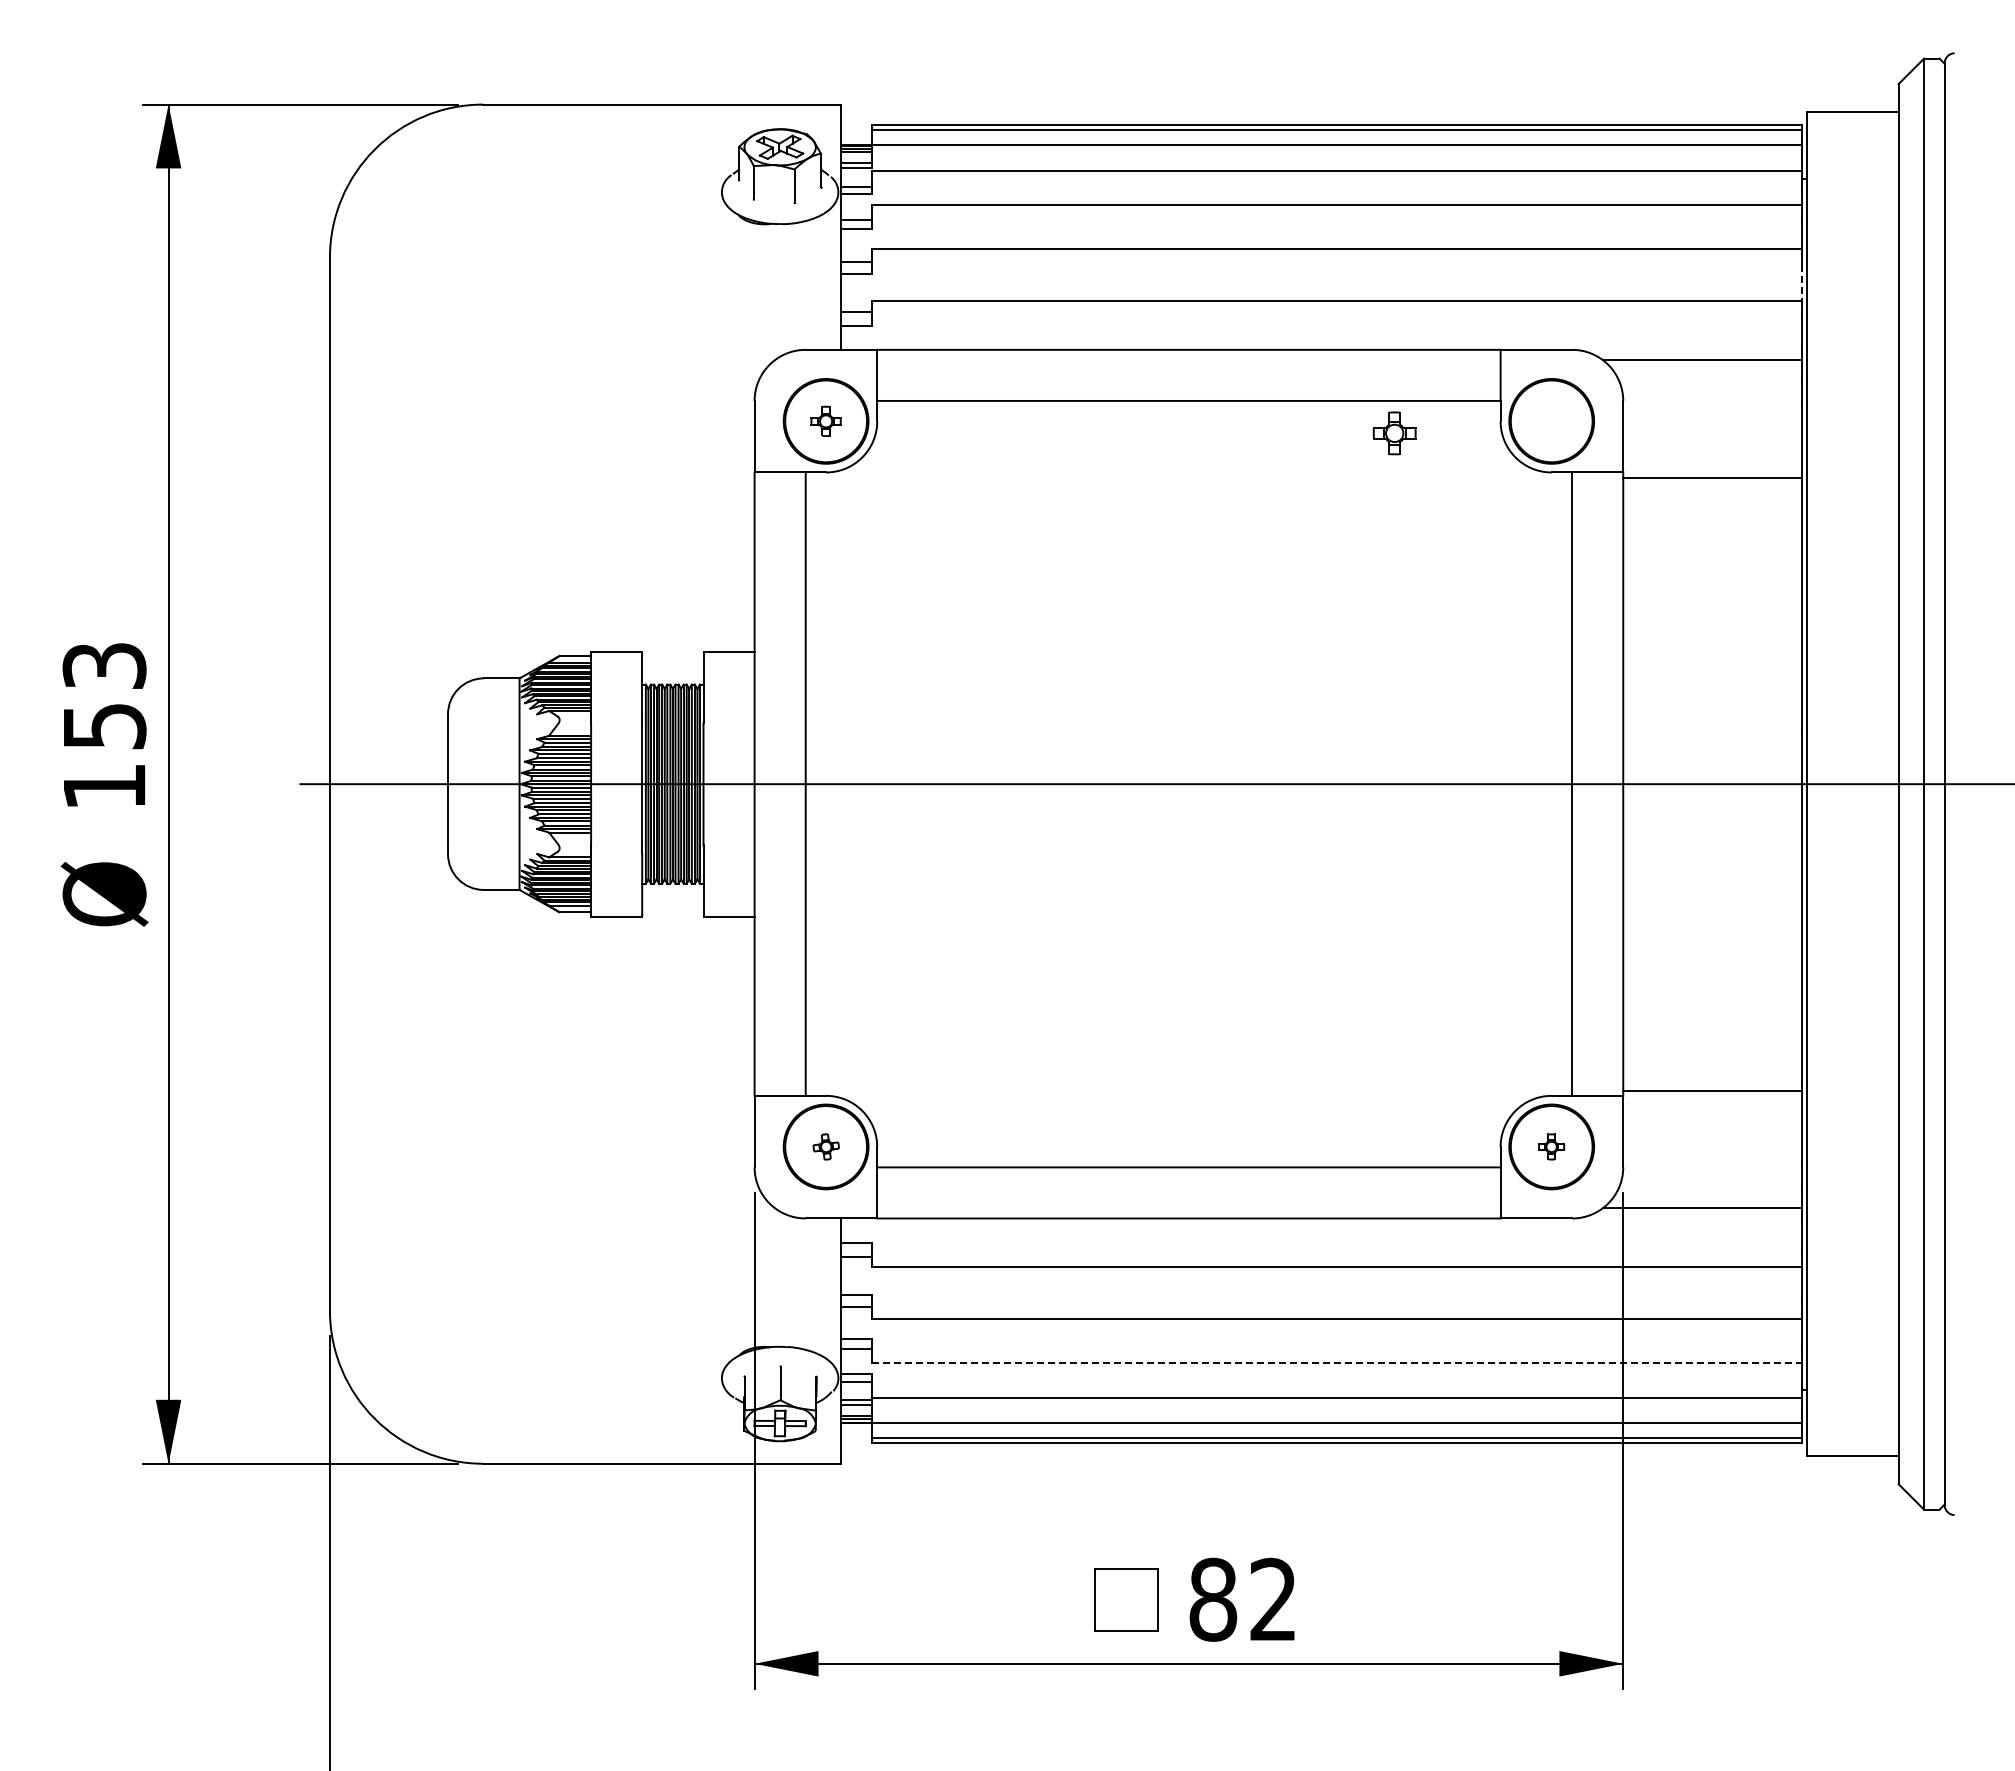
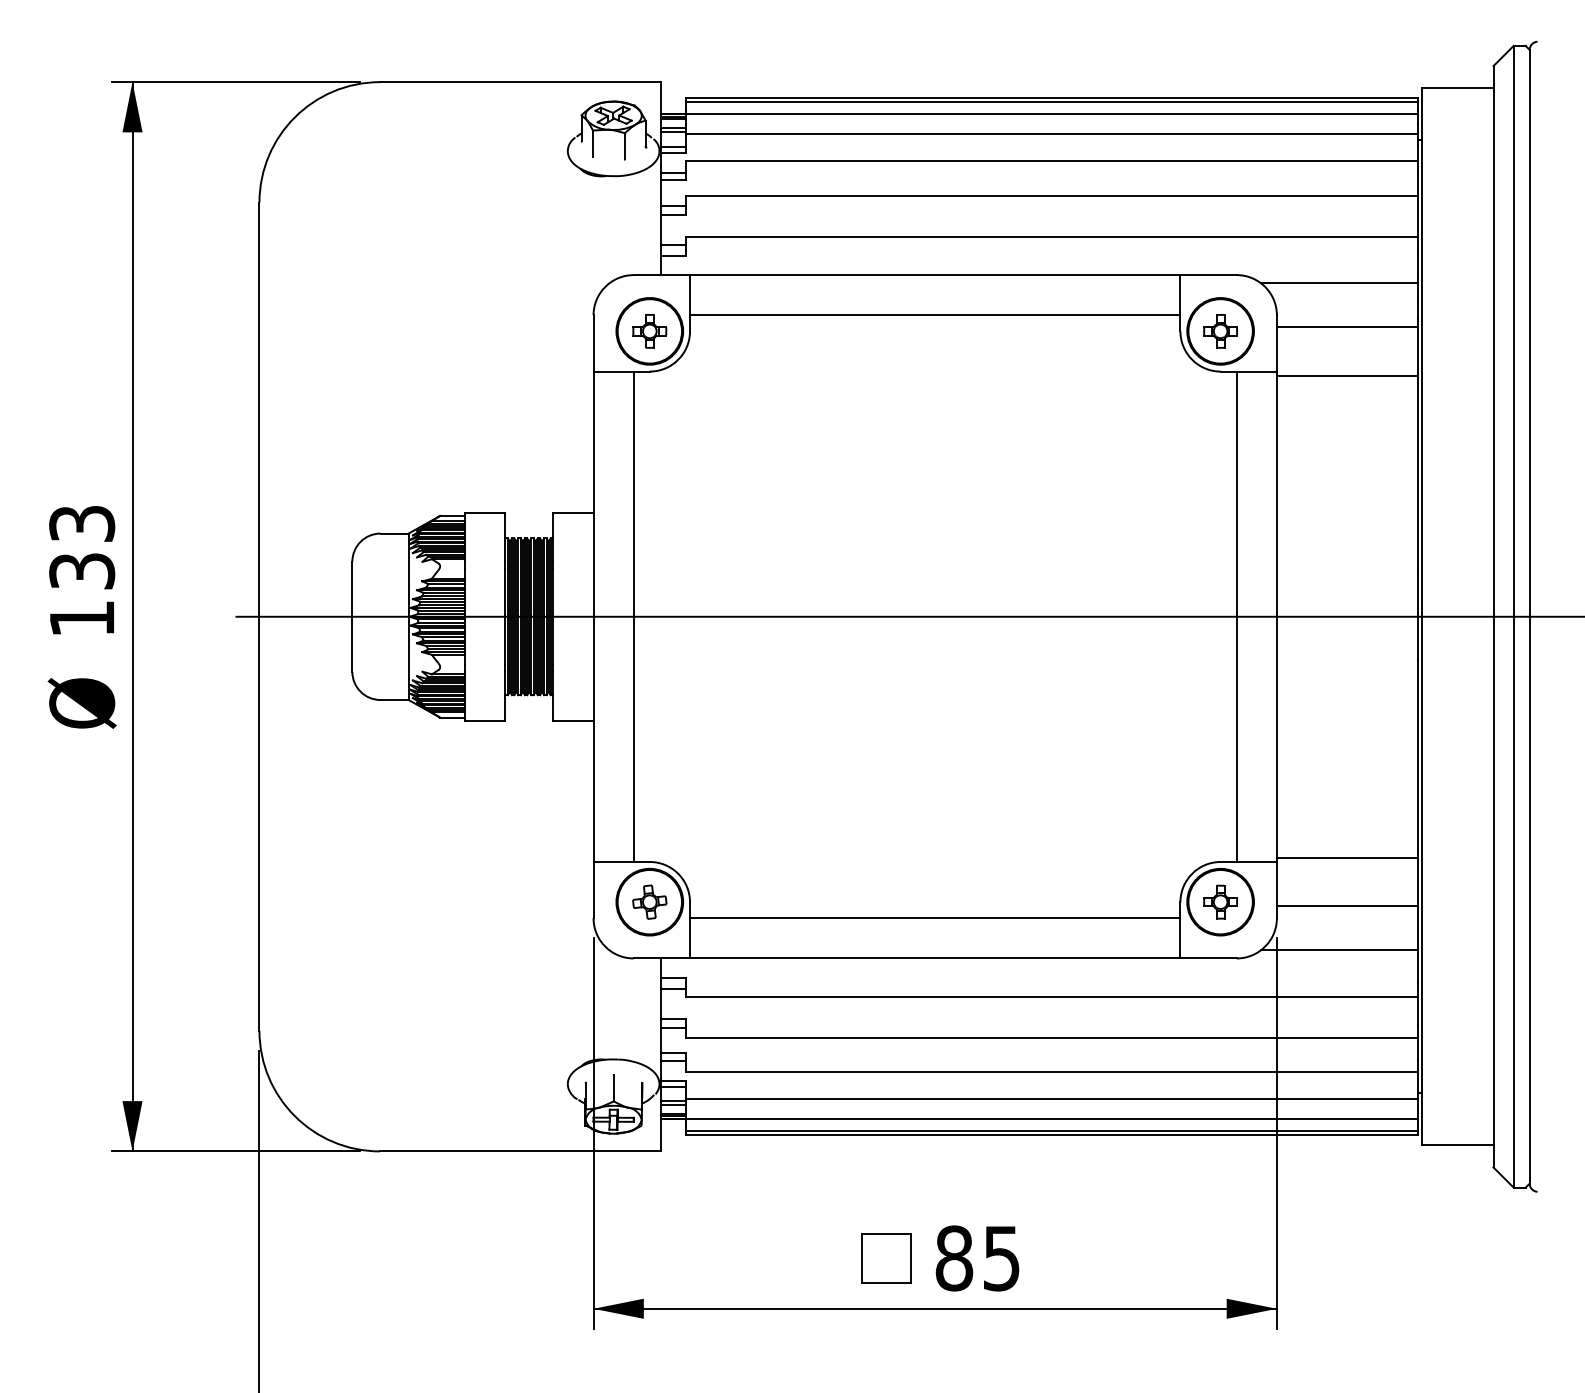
line: (1802, 282) -> (1417, 222), dashed -> solid
line: (1712, 416) -> (1347, 327), added
part: (825, 421) -> (649, 331), size x1.43
part: (1394, 433) -> (1220, 331), moved
text: (104, 726) -> (82, 571), 153 -> 133
part: (826, 1146) -> (650, 901), size x1.67
part: (1551, 1146) -> (1220, 901), size x1.67
line: (1712, 1152) -> (1347, 906), added
line: (1337, 1363) -> (1052, 1072), dashed -> solid
text: (1272, 1599) -> (1000, 1258), 82 -> 85

